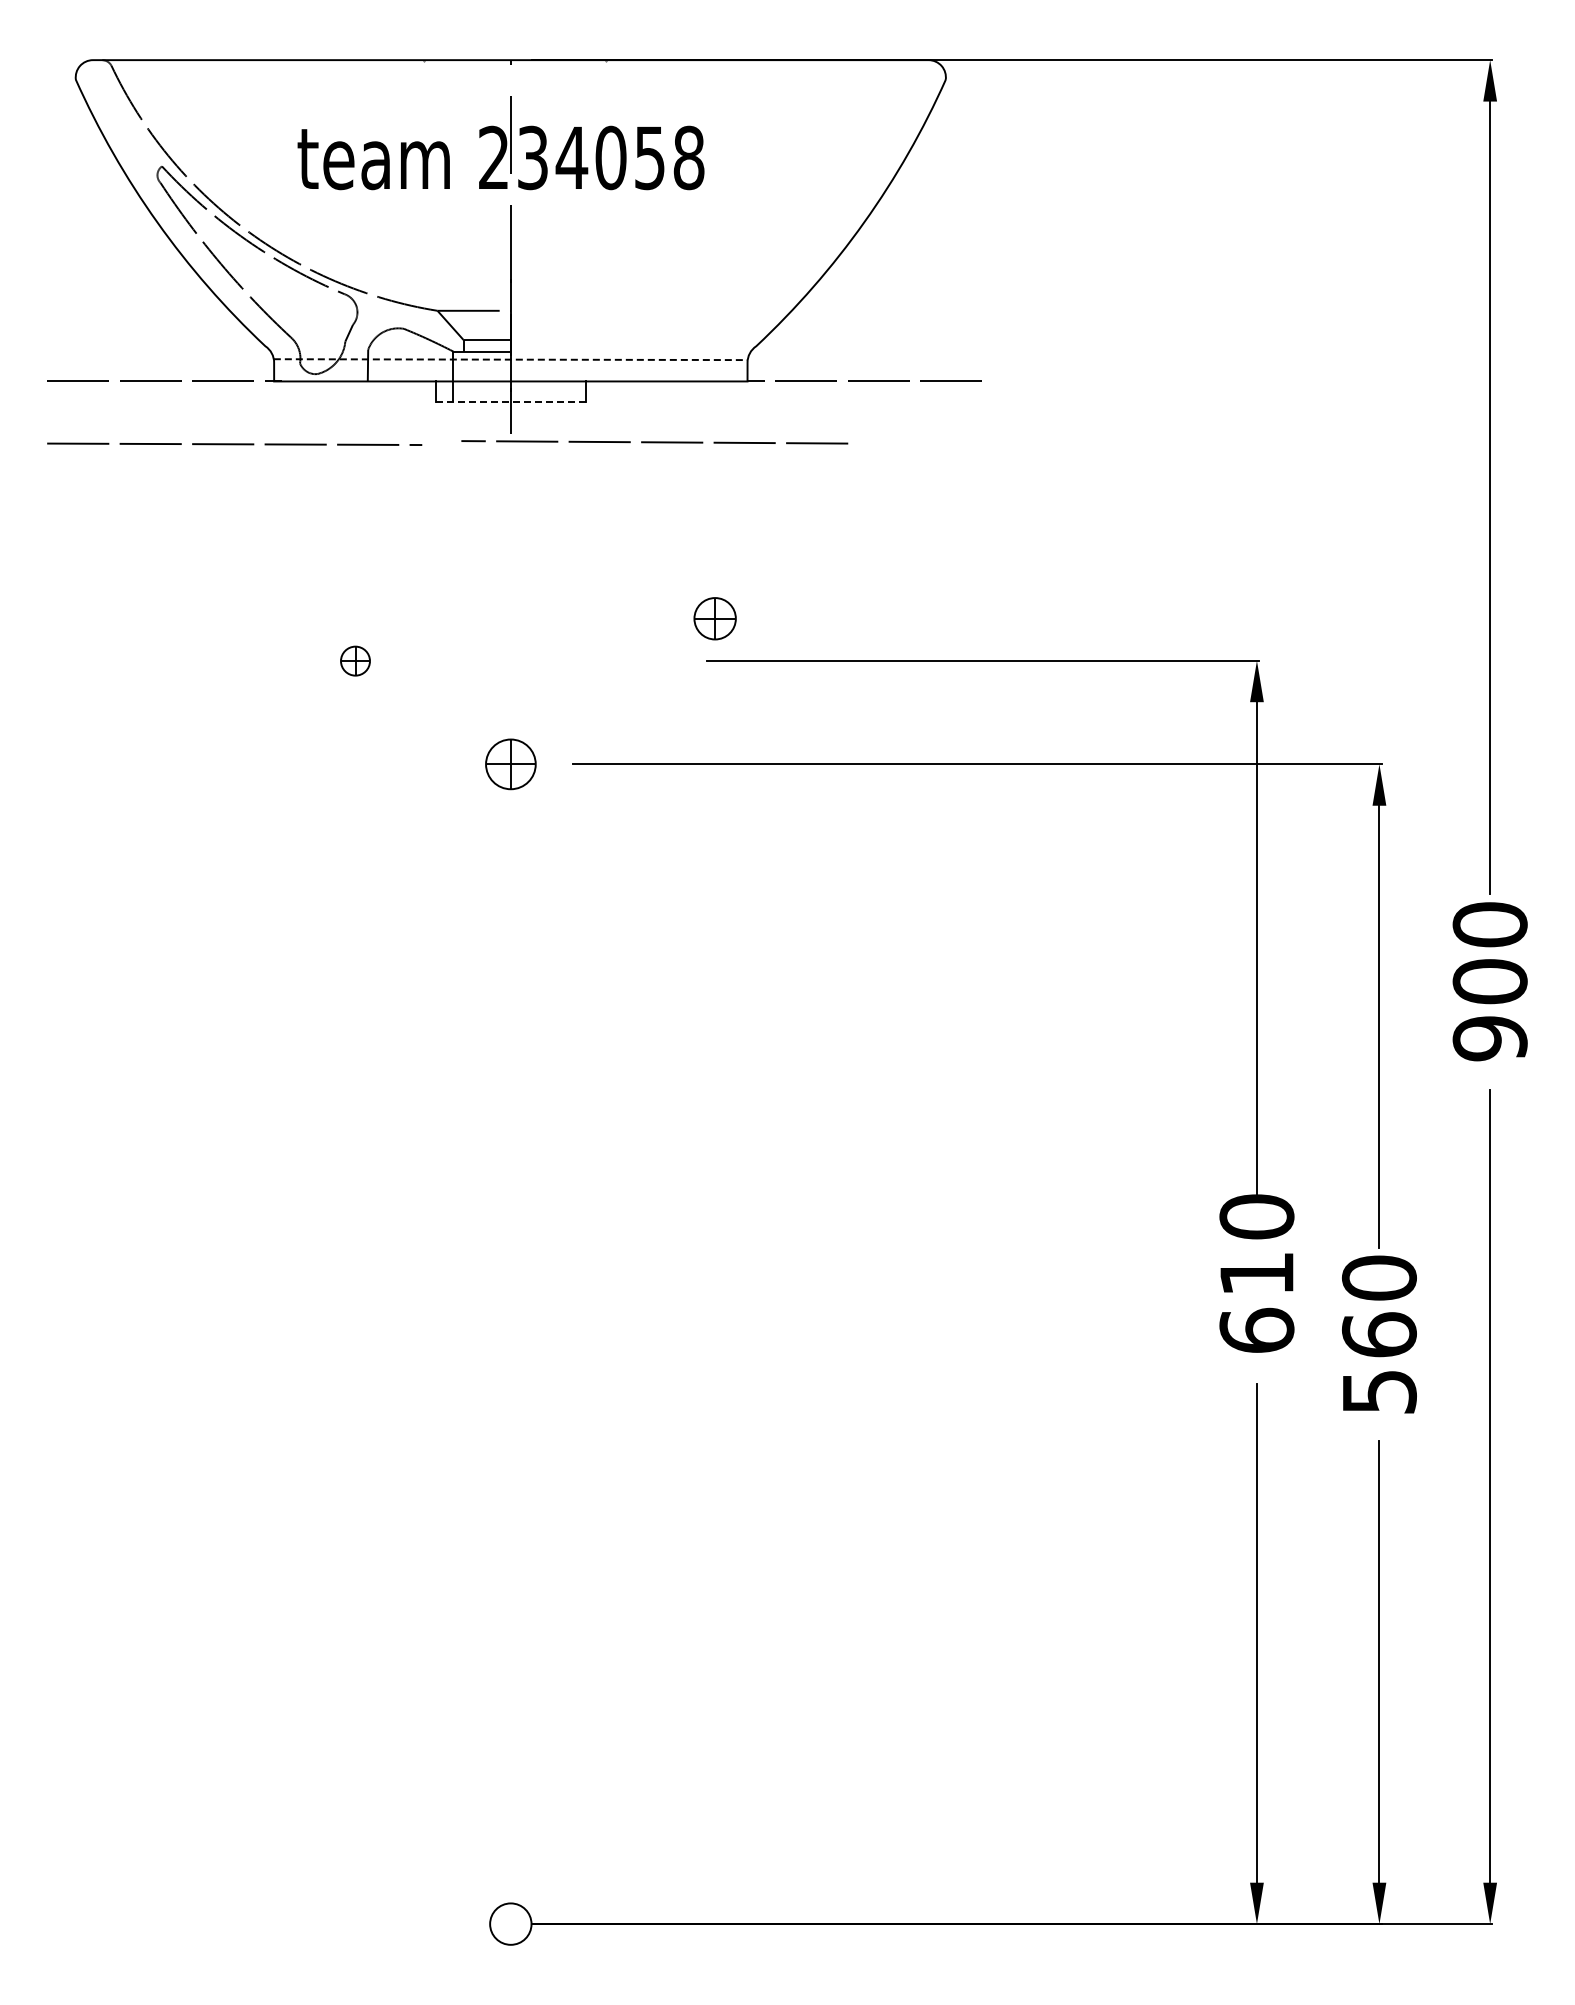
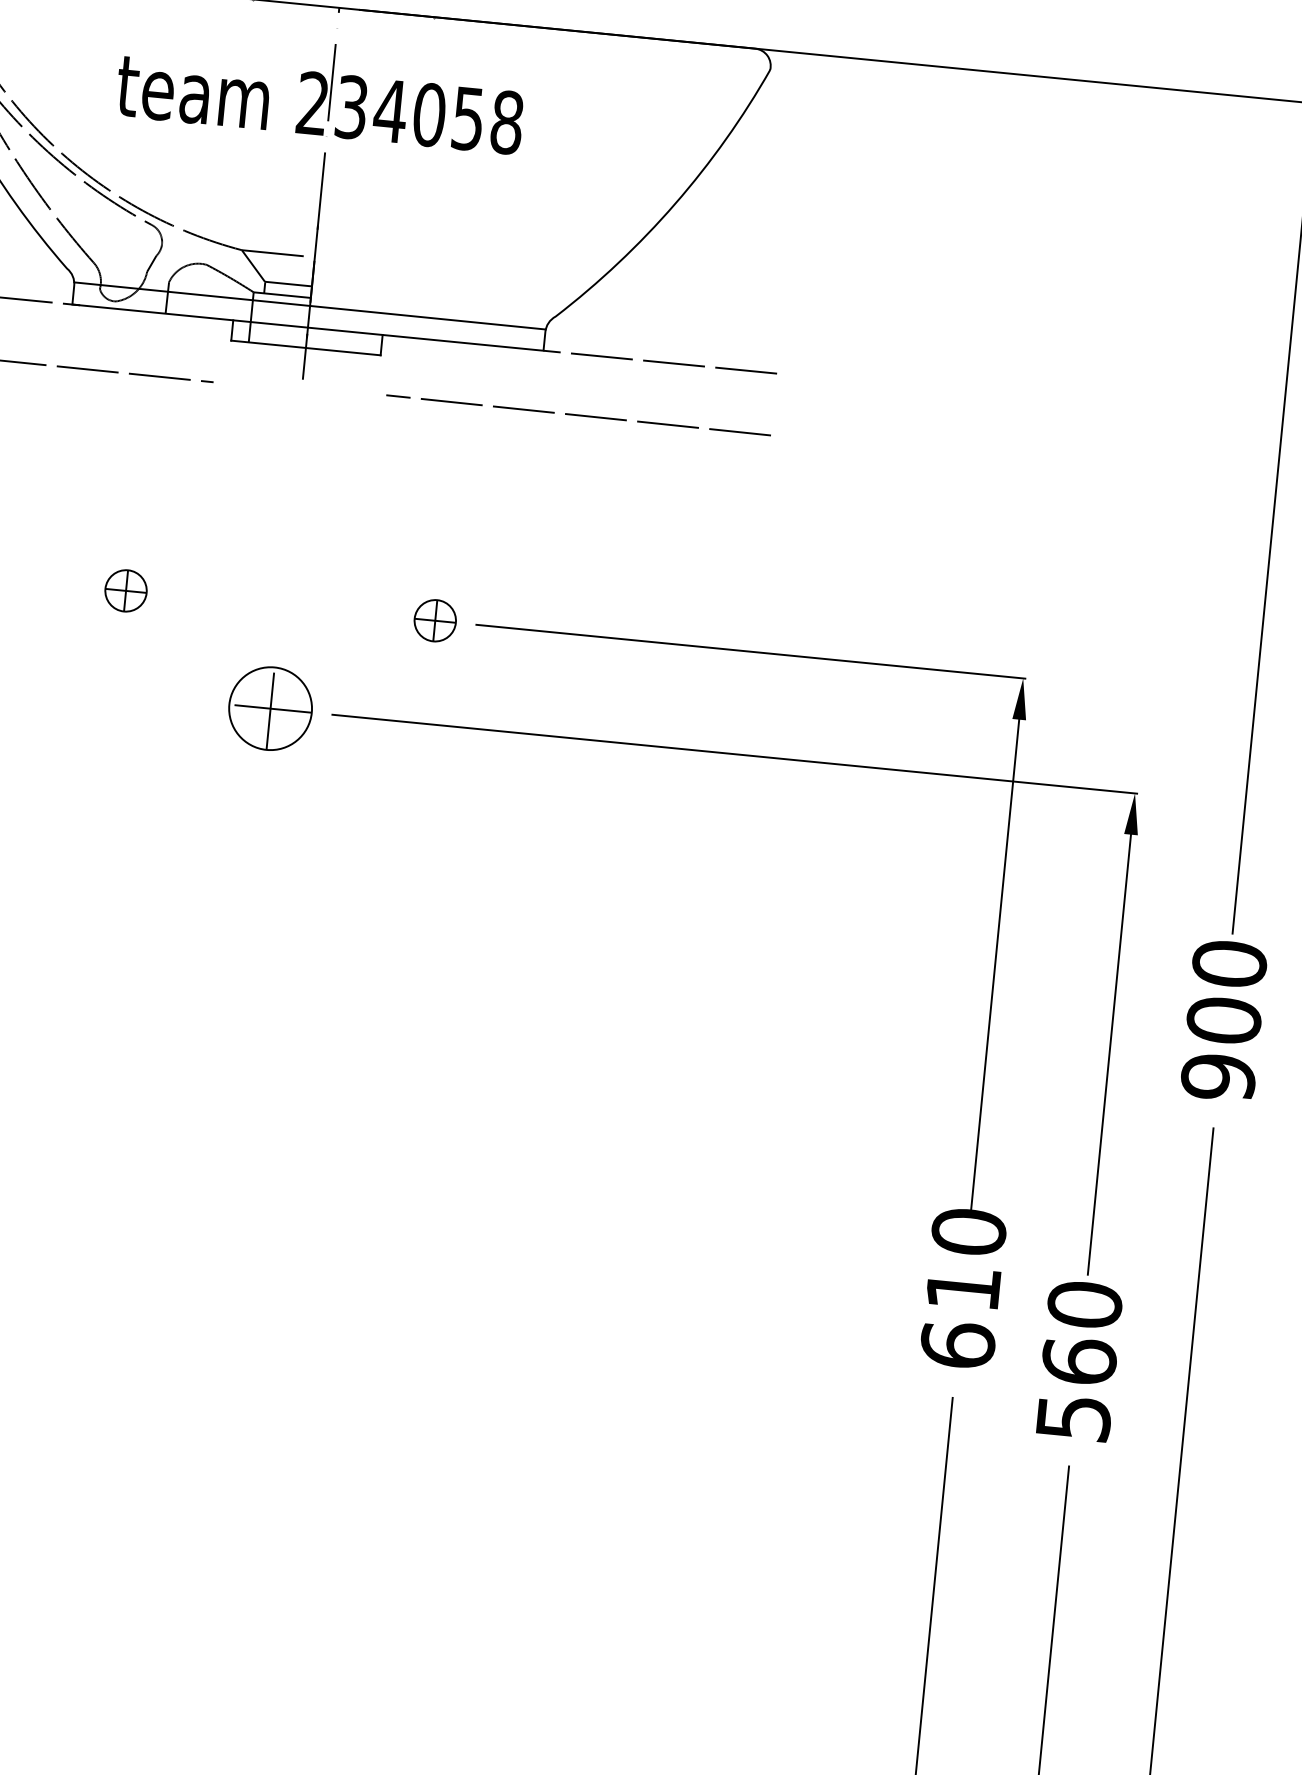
line: (510, 359) -> (309, 305), dashed -> solid
line: (510, 401) -> (305, 347), dashed -> solid
line: (654, 442) -> (578, 415), moved
part: (714, 618) -> (434, 620), moved
part: (355, 660) -> (126, 590), size x1.43
part: (510, 764) -> (270, 708), size x1.67

